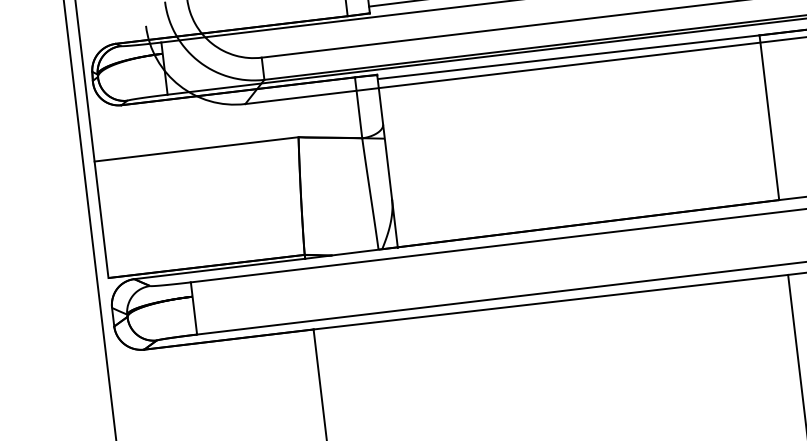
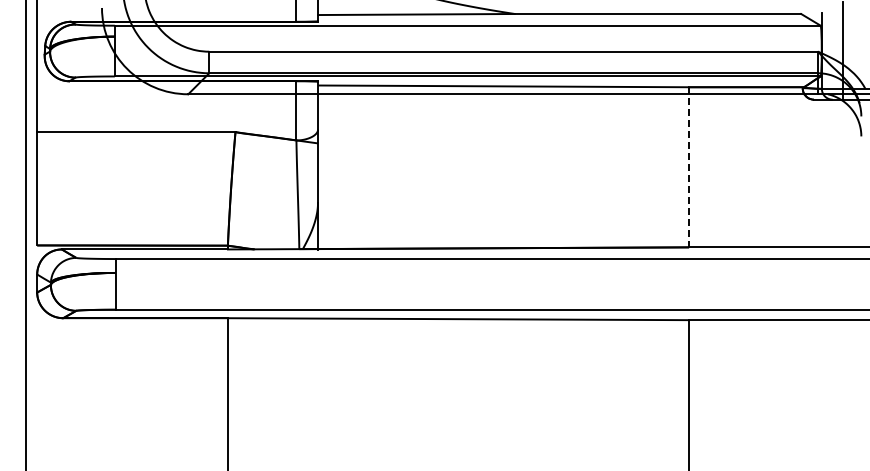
line: (769, 117) -> (689, 167), solid -> dashed

